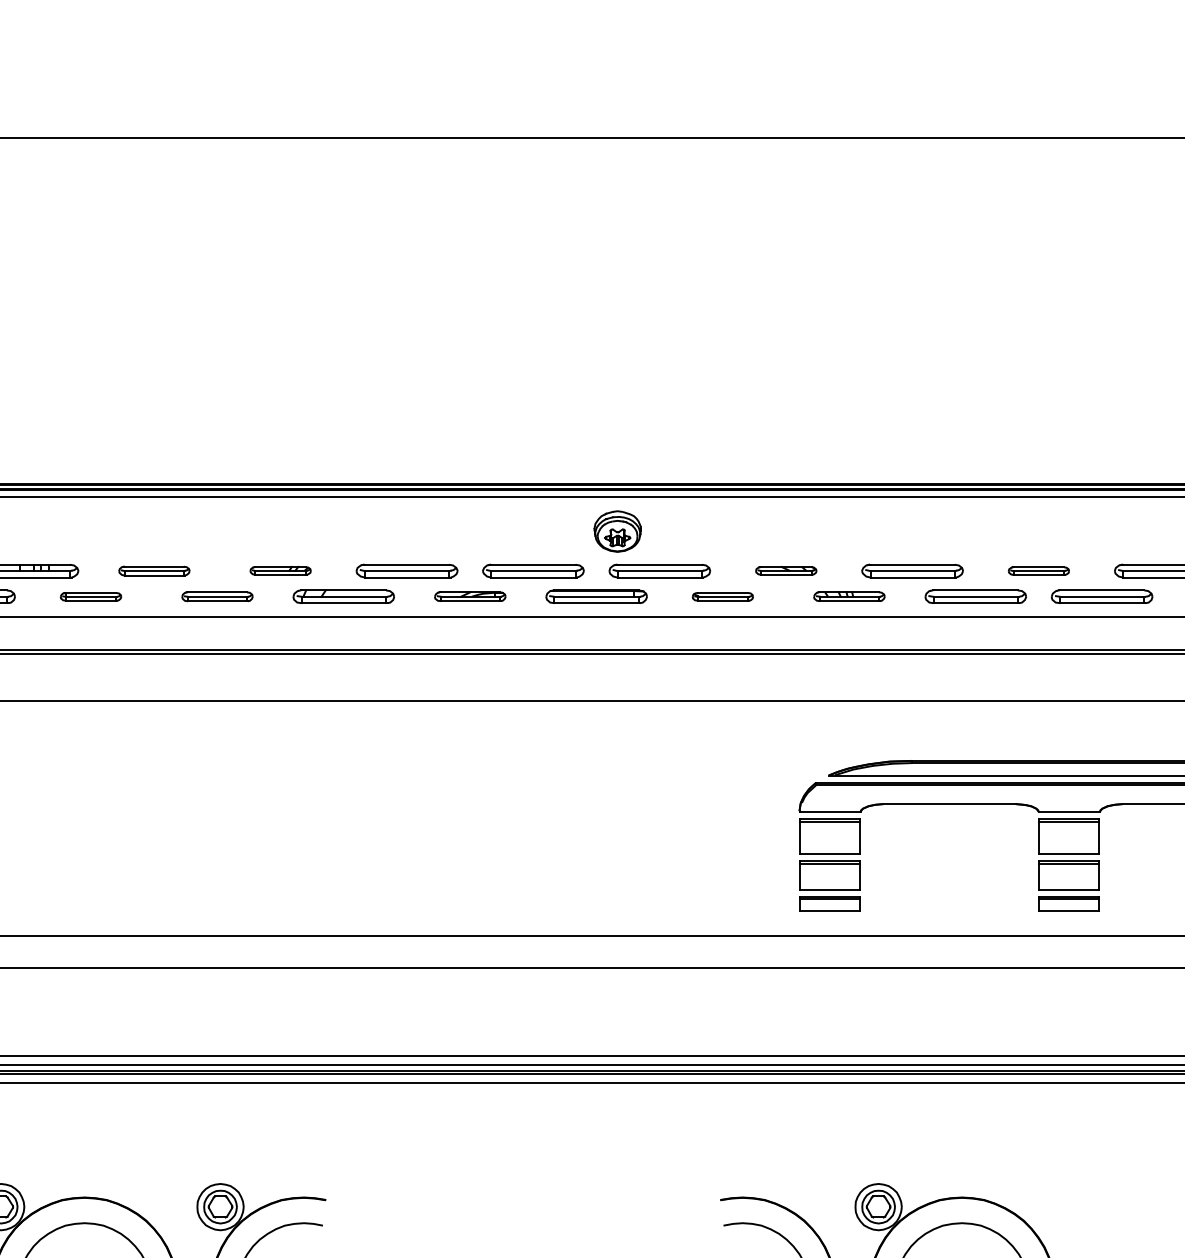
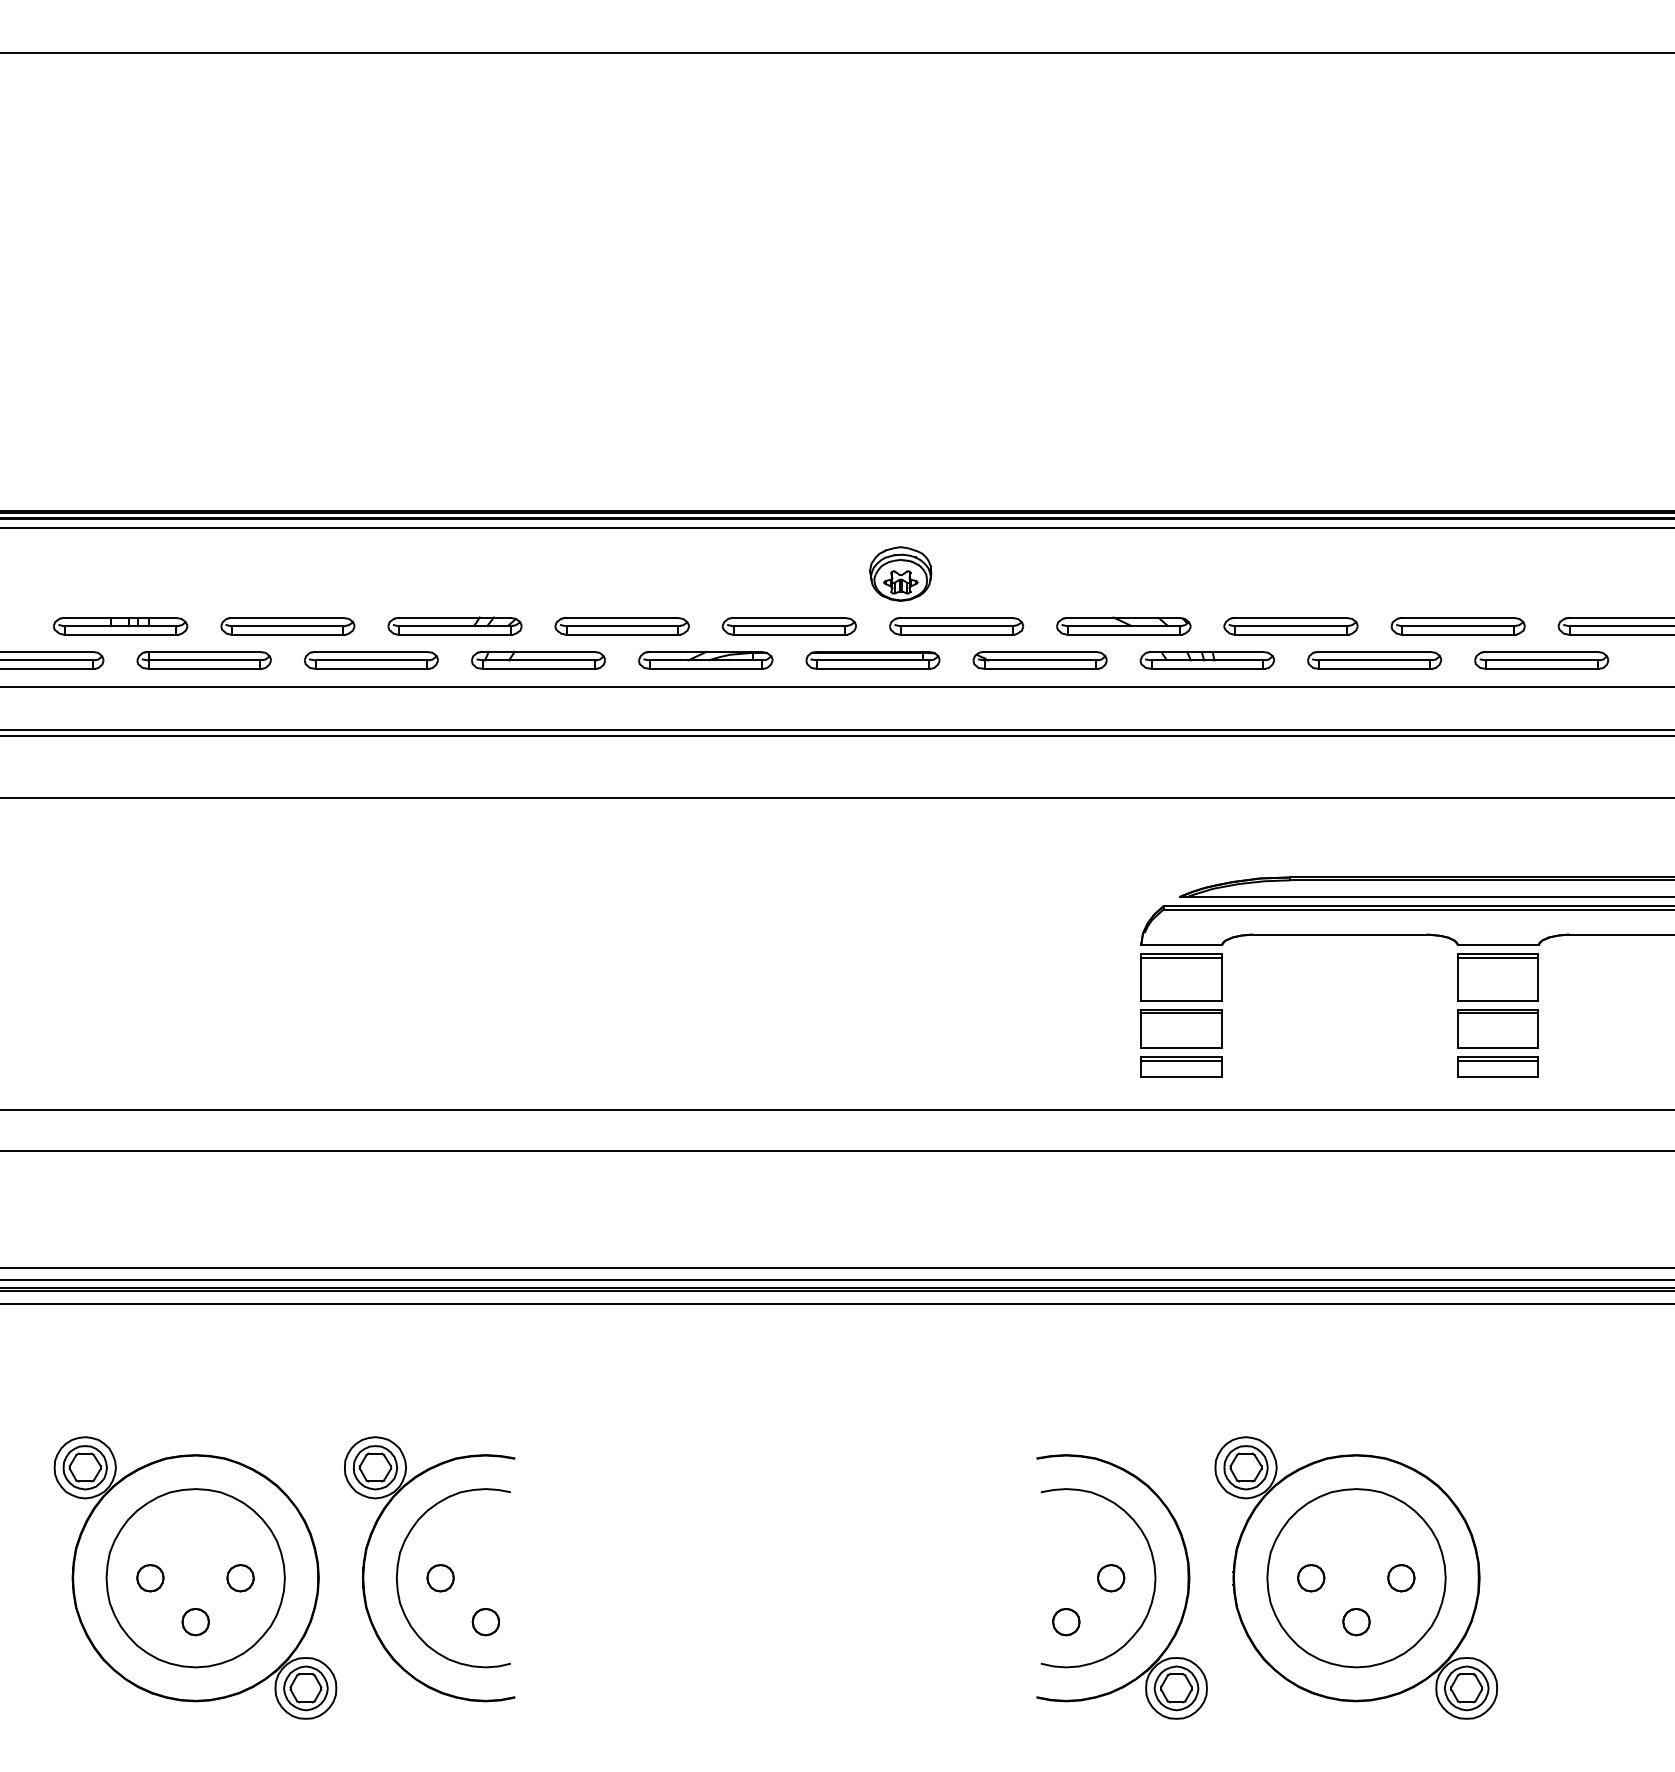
part: (280, 570) -> (454, 625), size x1.67
part: (785, 570) -> (1123, 625), size x1.67
part: (154, 571) -> (287, 626), size x1.43
part: (1038, 571) -> (1457, 626), size x1.67
part: (90, 596) -> (203, 660), size x1.67
part: (217, 596) -> (371, 660), size x1.43
part: (470, 596) -> (705, 659), size x1.43
part: (722, 596) -> (1039, 660), size x1.67
part: (849, 596) -> (1207, 659), size x1.43

